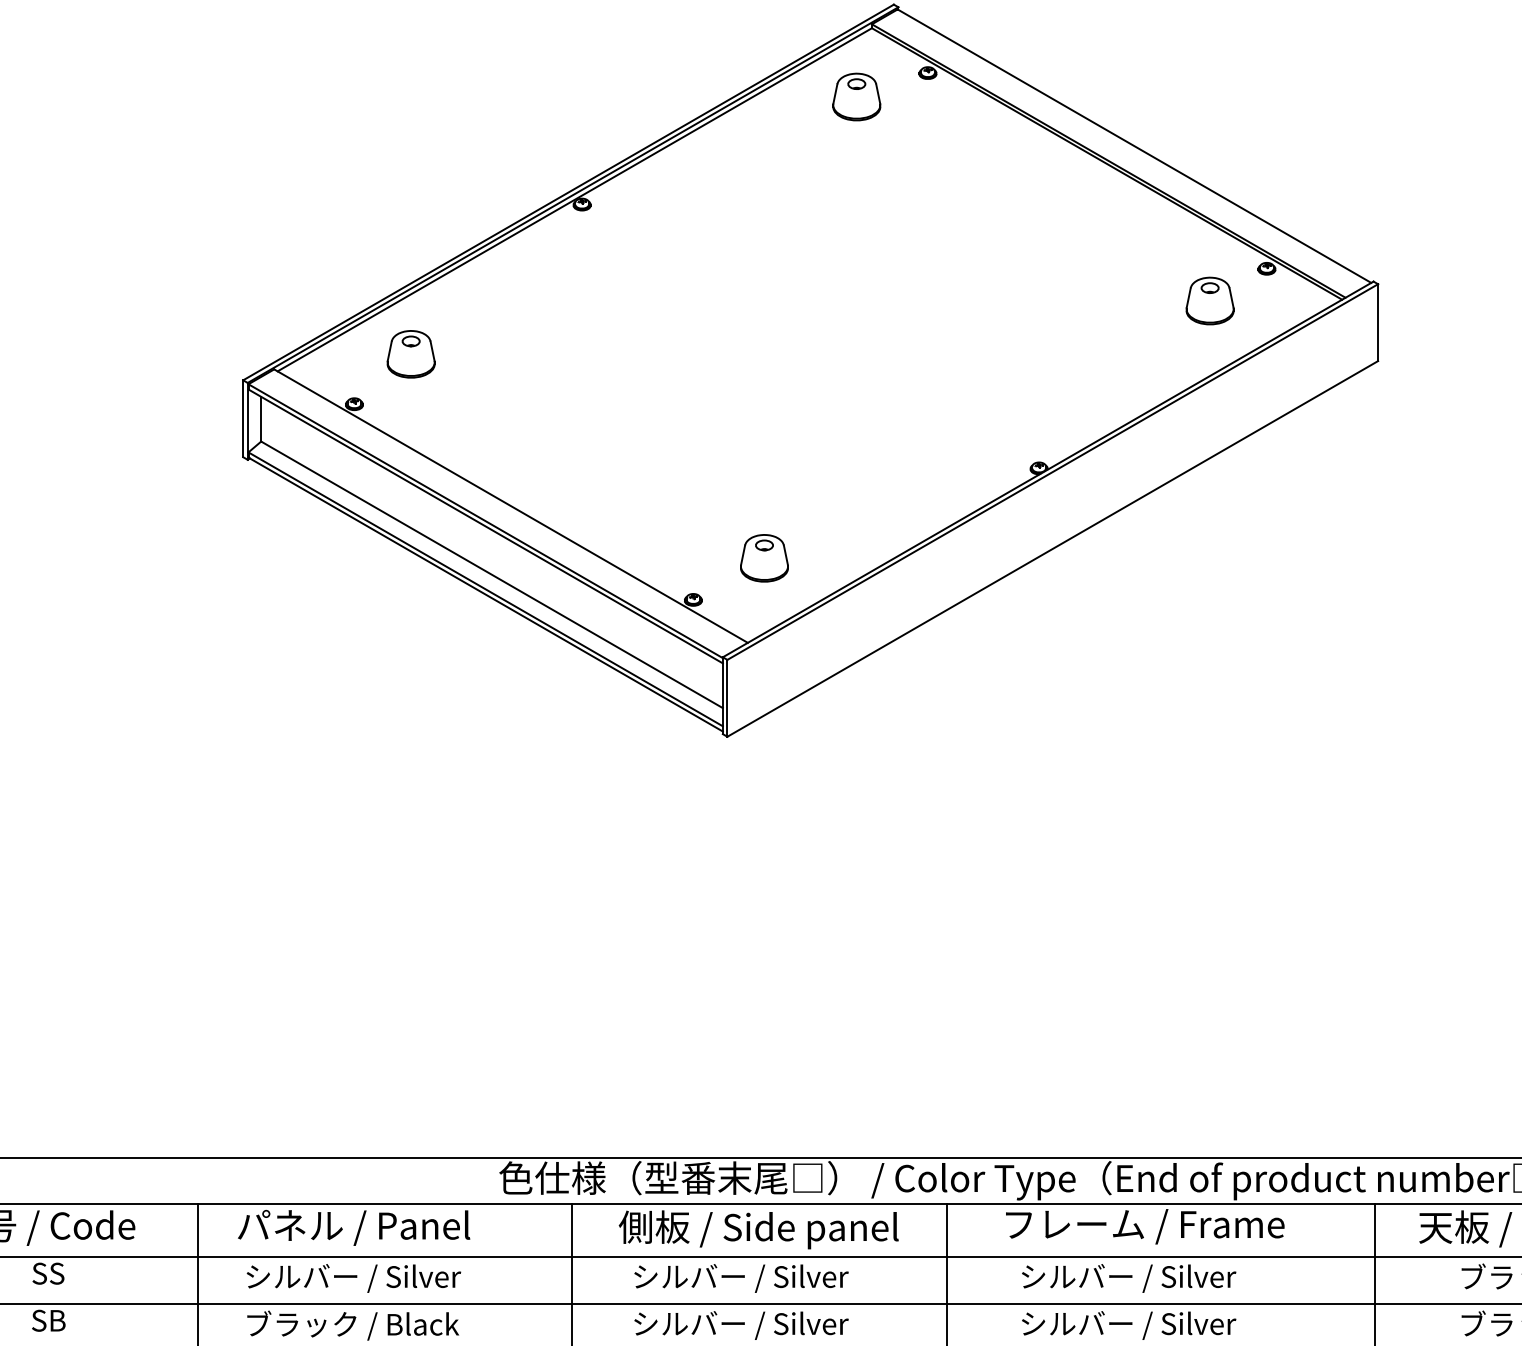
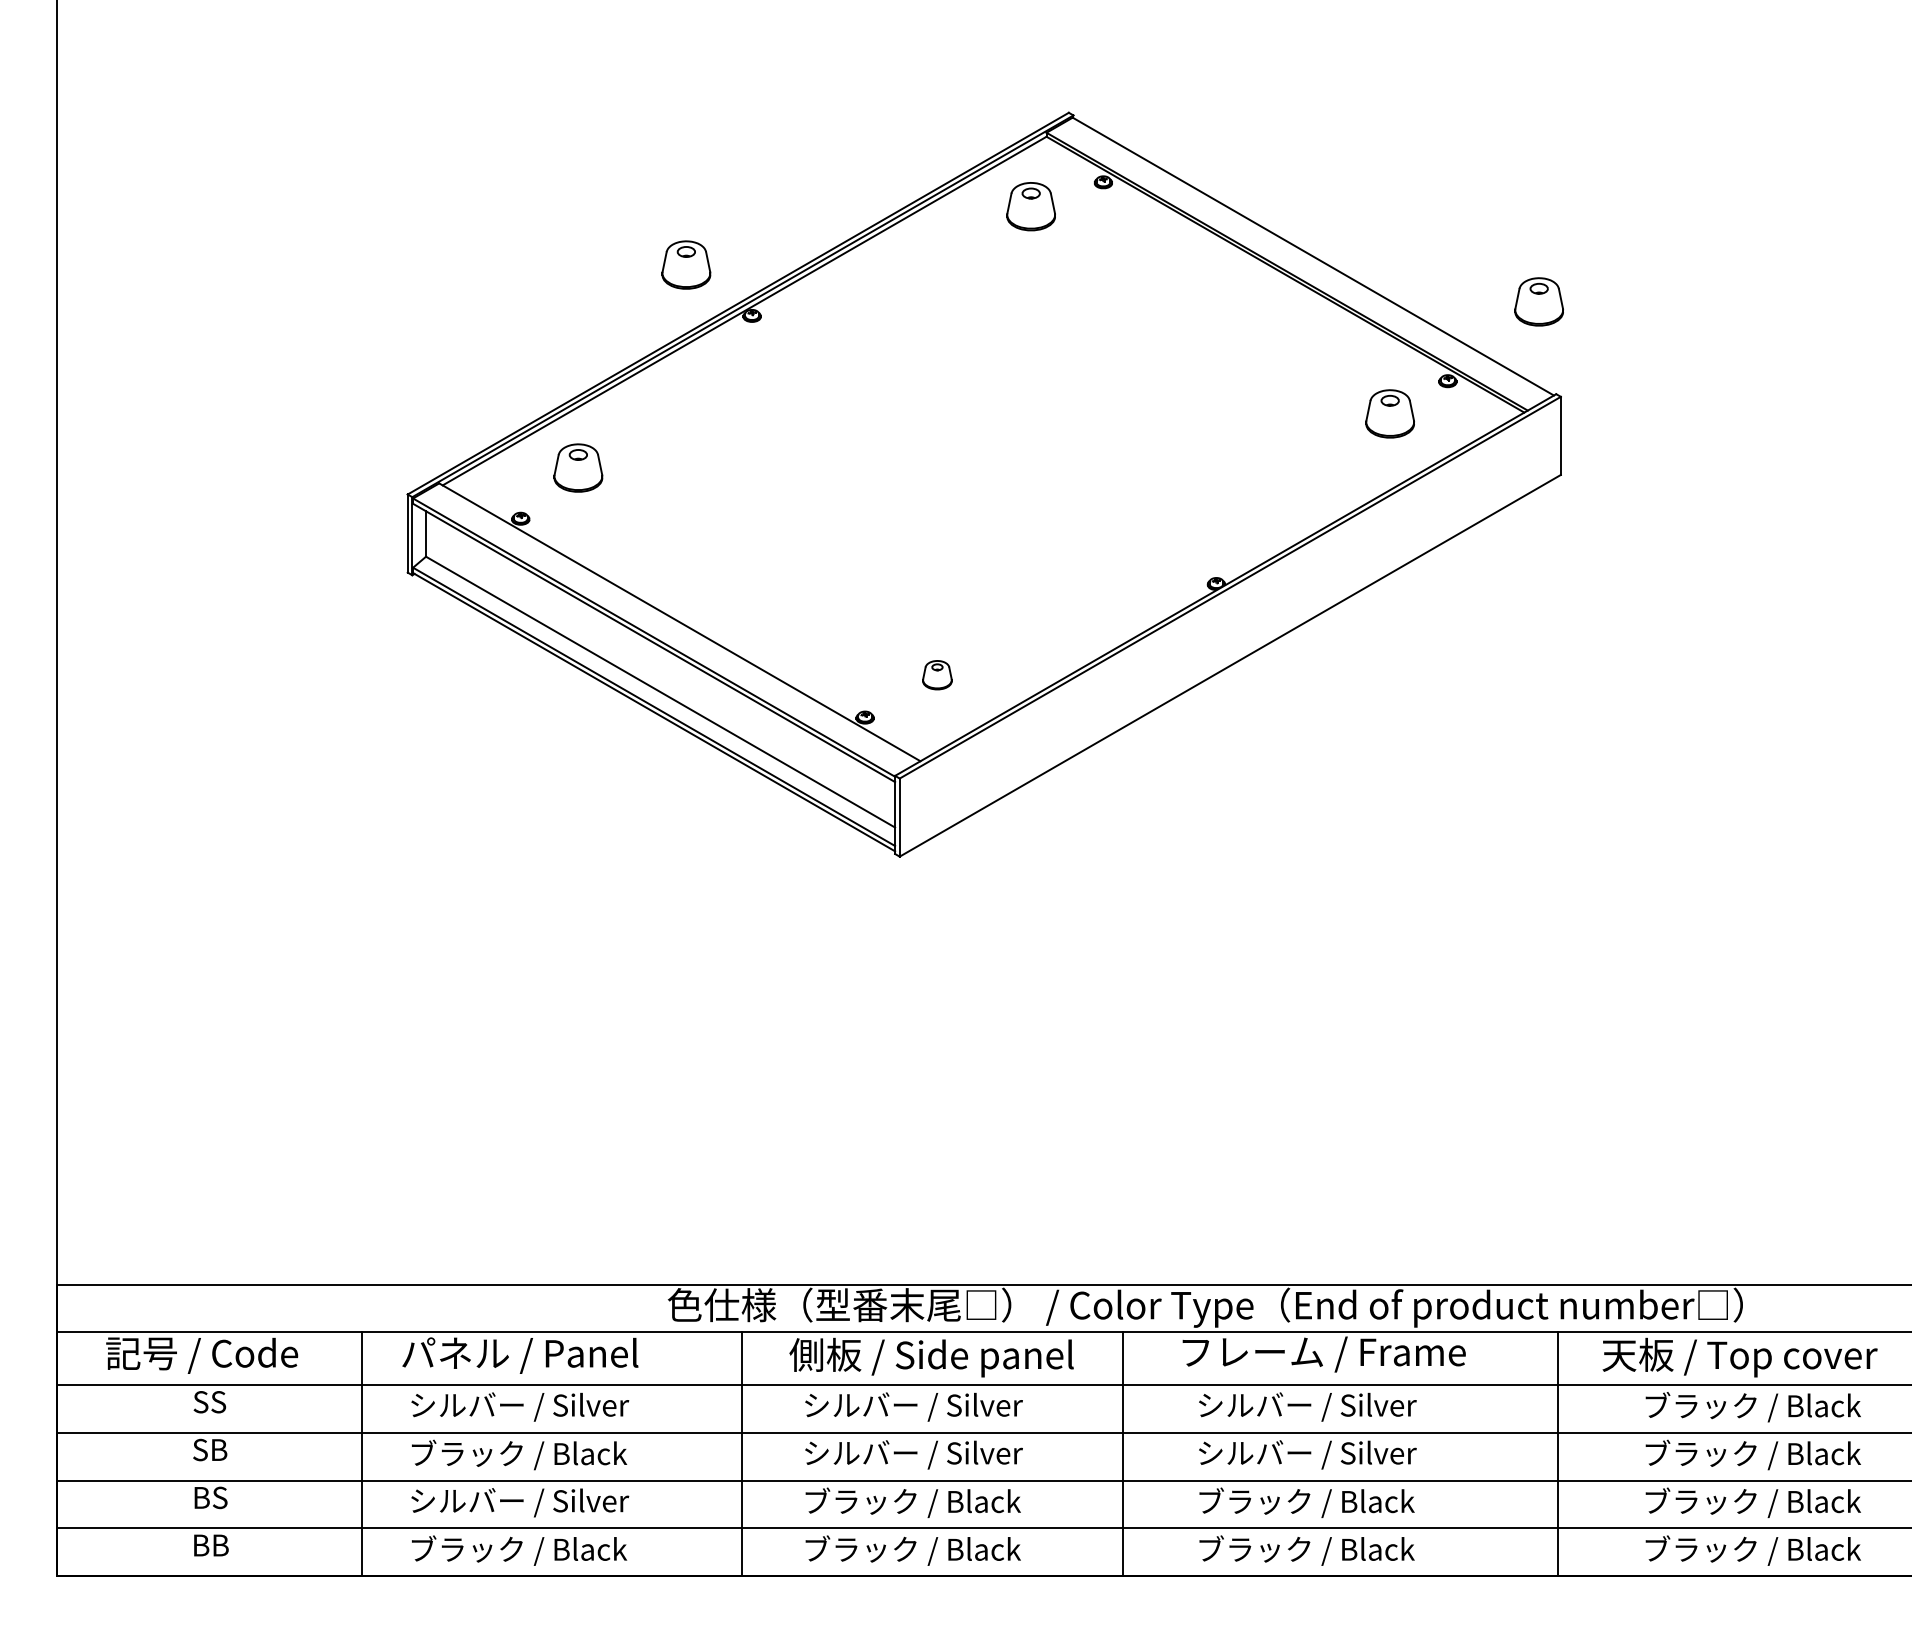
part: (517, 153) -> (686, 264), added
part: (1356, 190) -> (1538, 301), added
part: (764, 557) -> (937, 674), size x0.6

